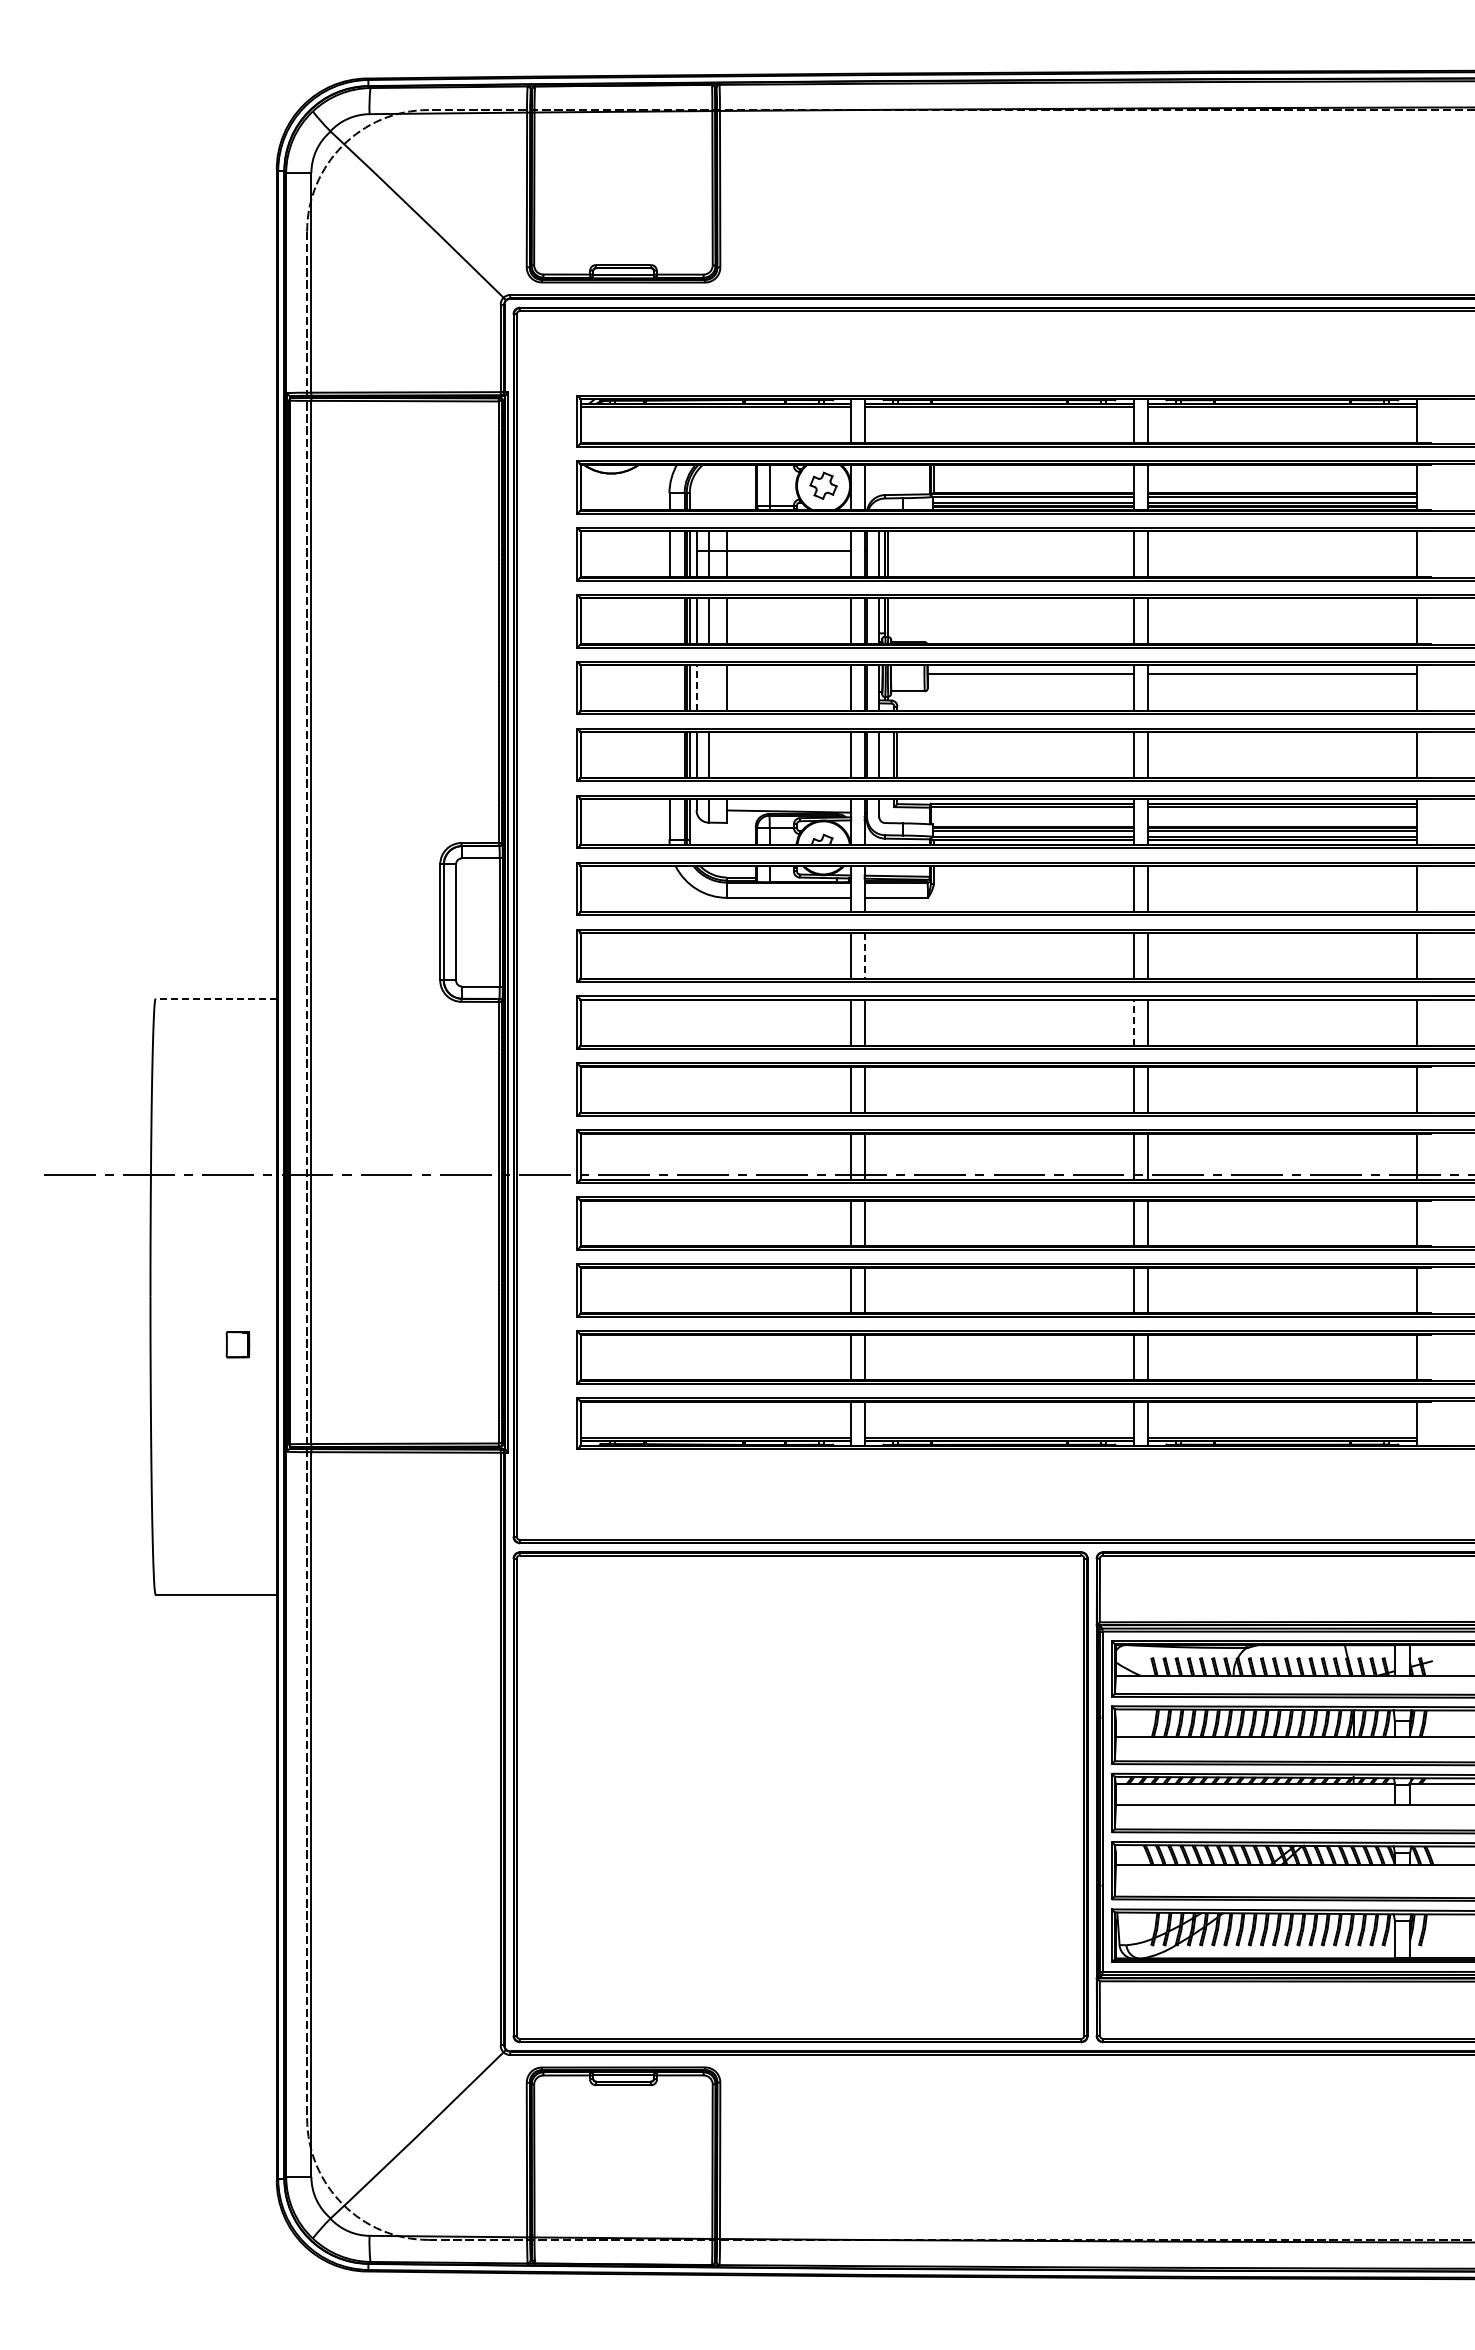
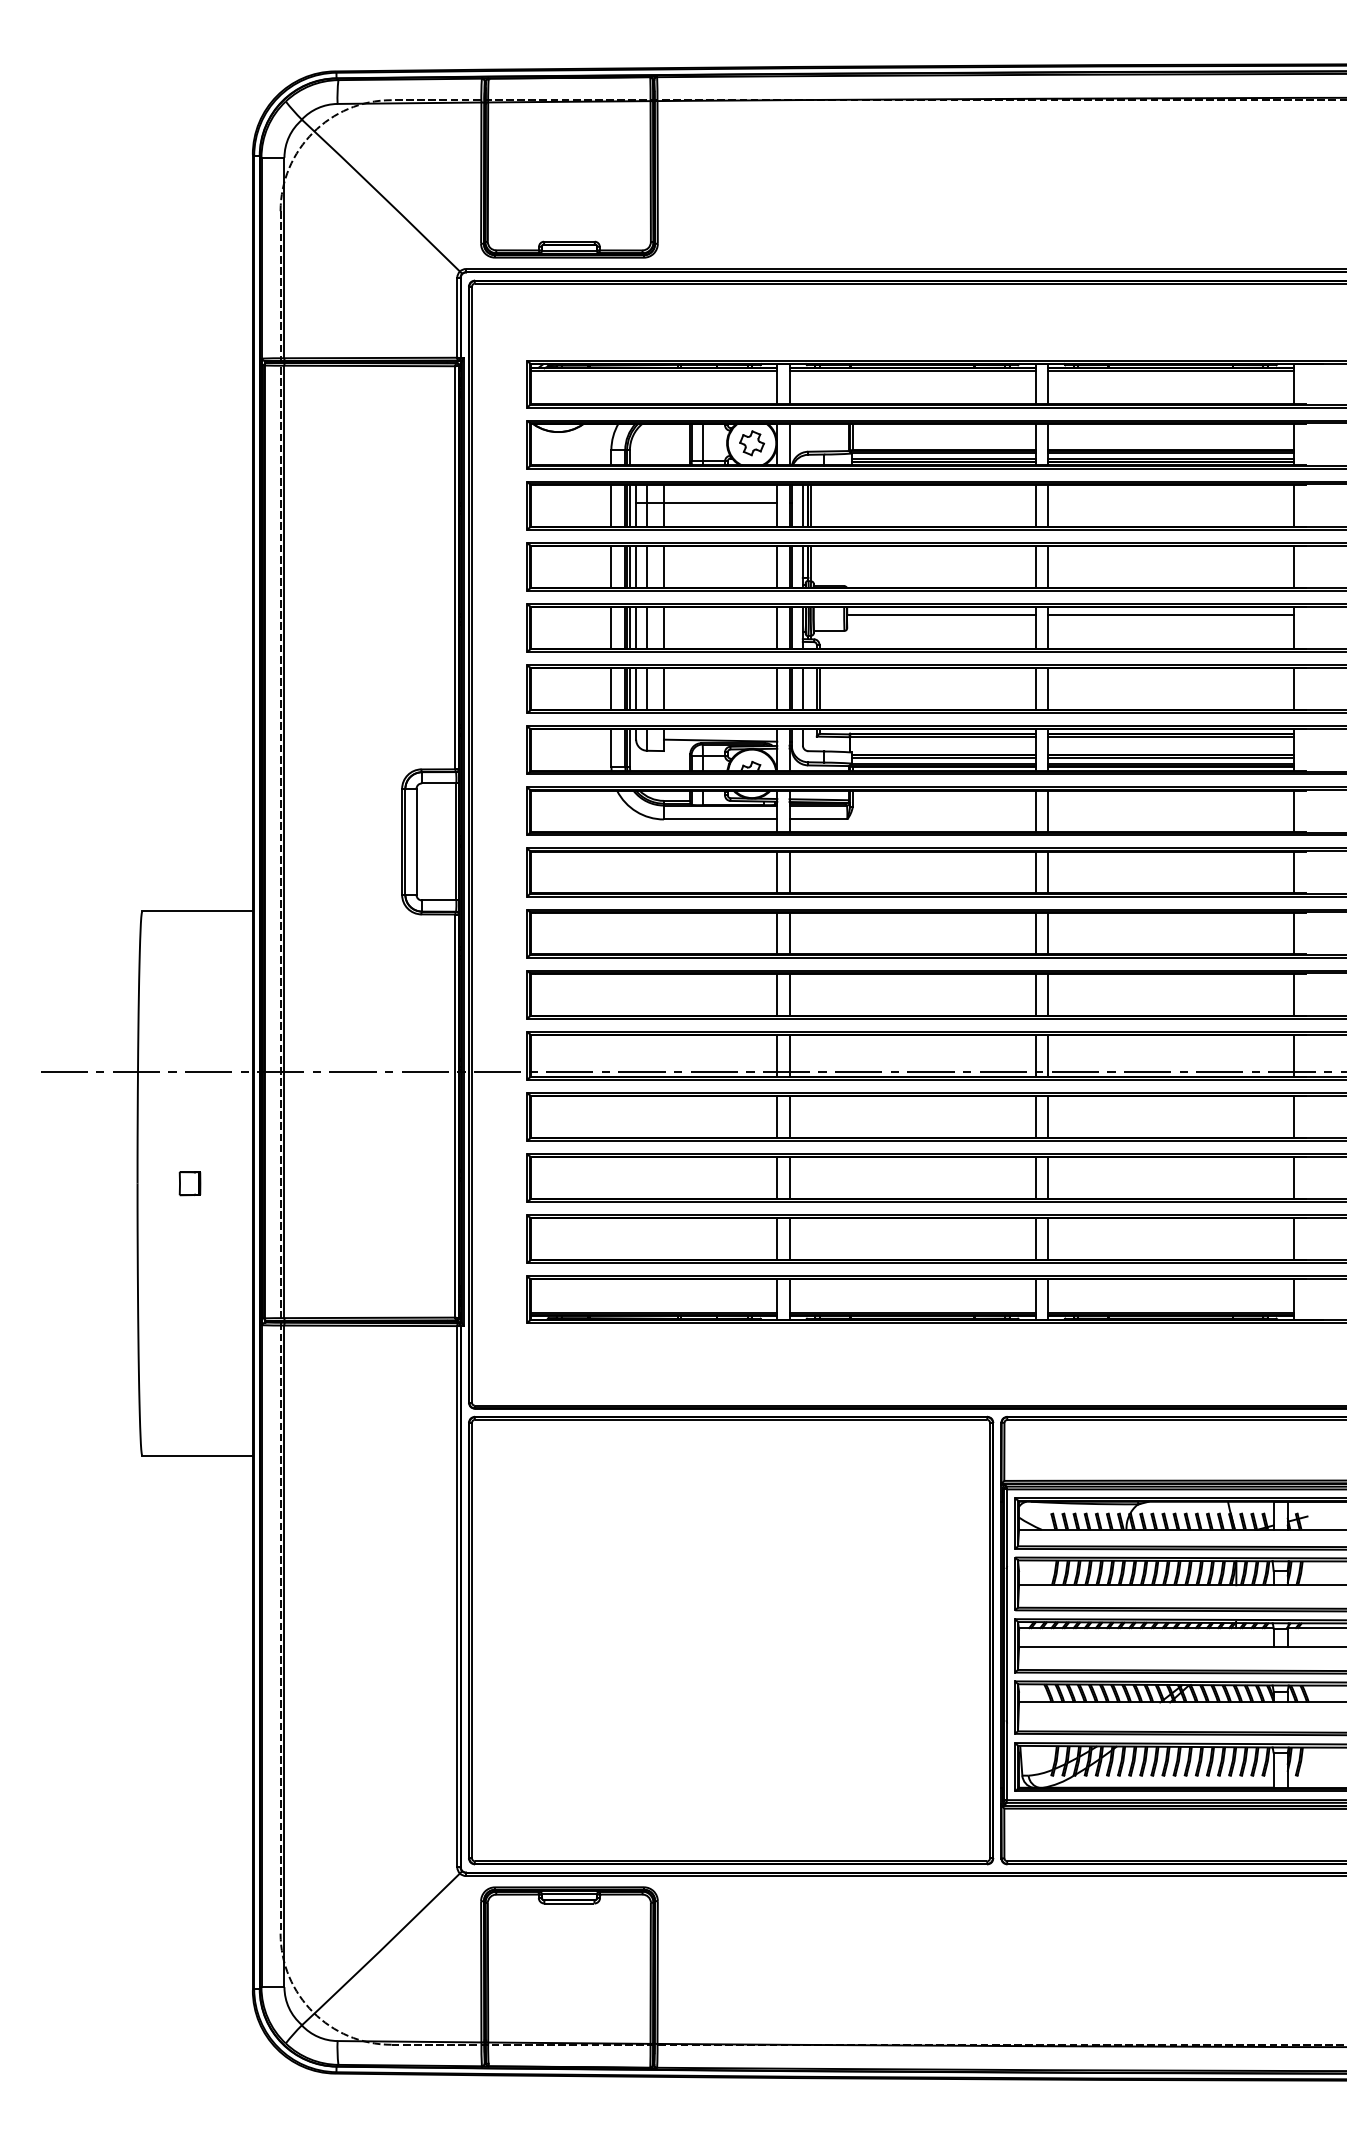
line: (669, 621) -> (611, 567), added
line: (669, 687) -> (611, 627), added
line: (708, 687) -> (647, 627), added
line: (696, 688) -> (636, 628), dashed -> solid
line: (669, 754) -> (611, 688), added
line: (727, 754) -> (664, 688), added
line: (864, 955) -> (789, 872), dashed -> solid
line: (216, 998) -> (197, 911), dashed -> solid
line: (1134, 1022) -> (1035, 933), dashed -> solid
part: (237, 1344) -> (189, 1183), moved

